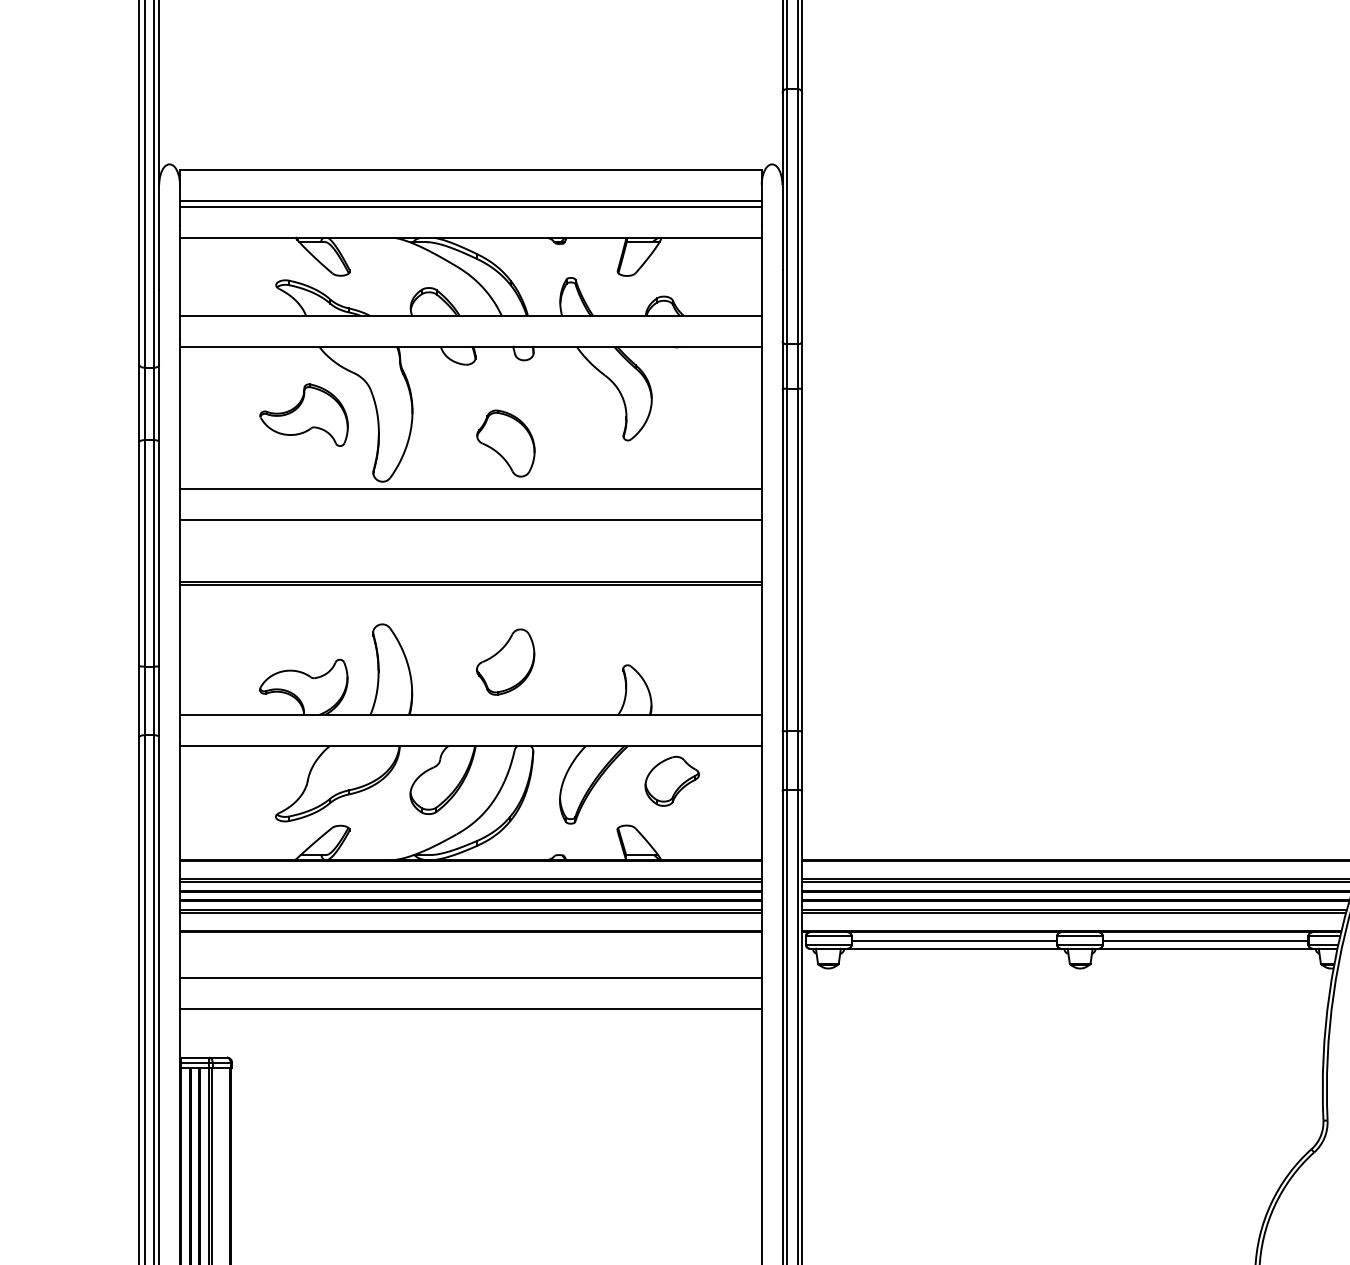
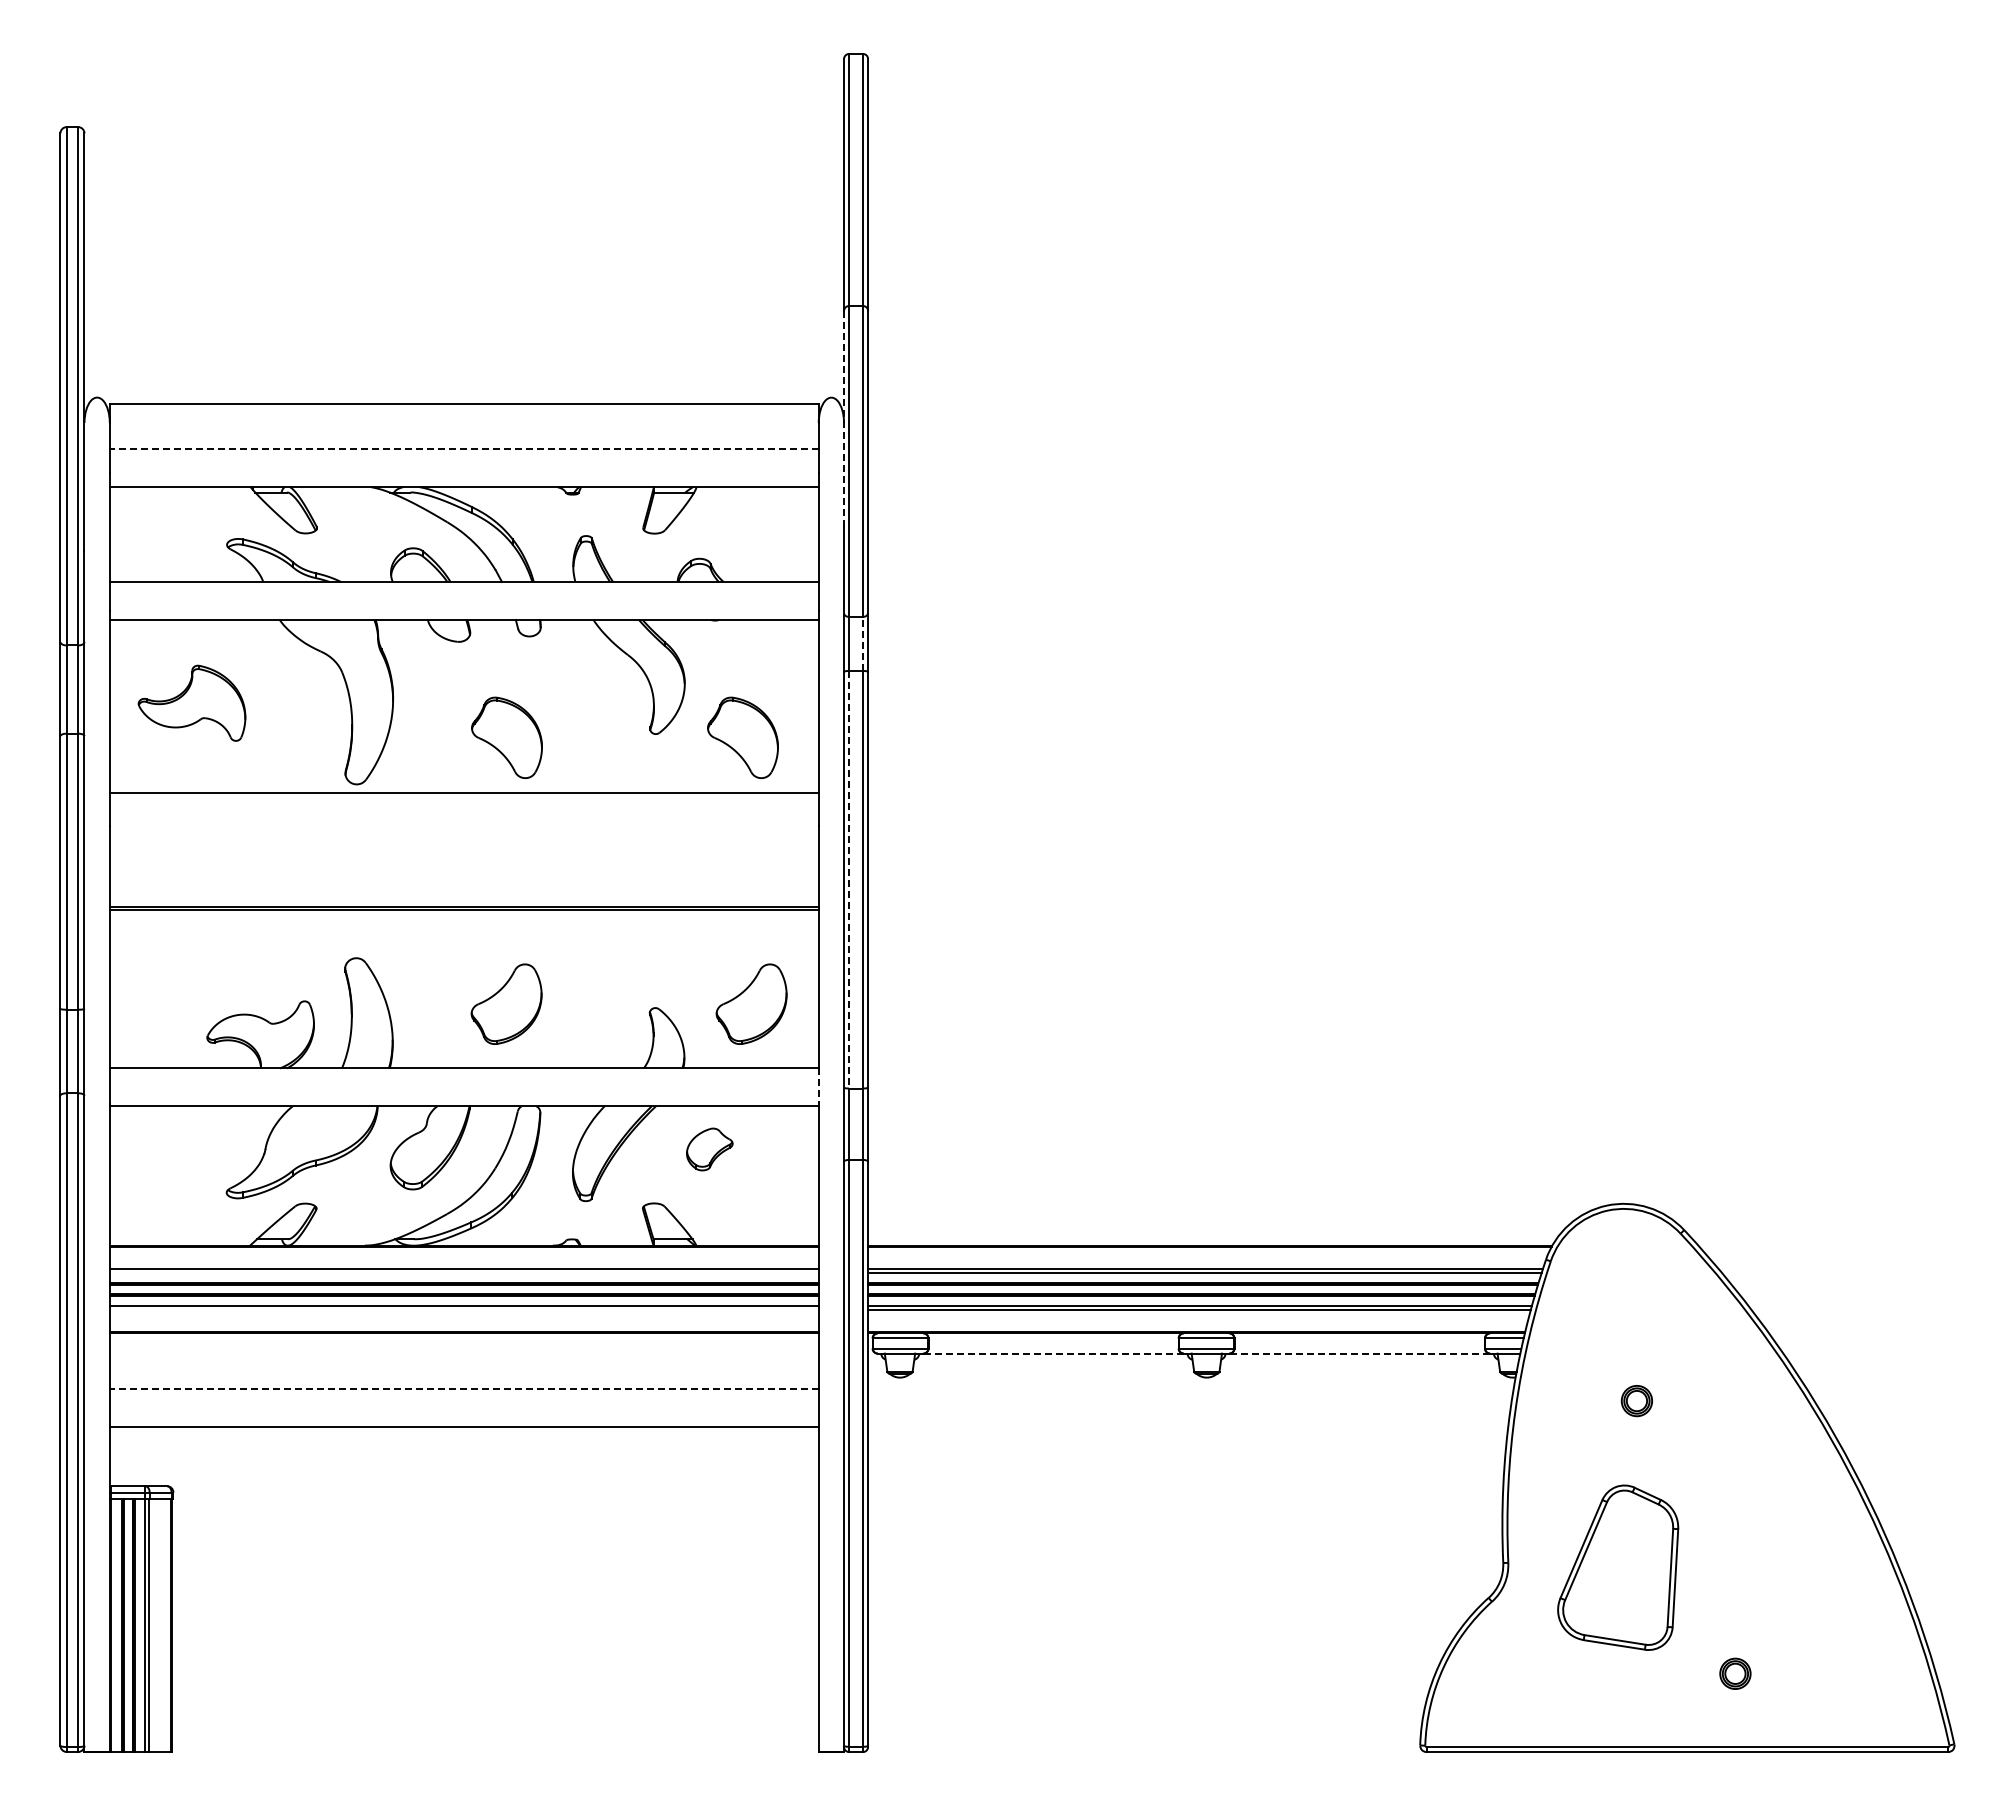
line: (782, 181) -> (844, 418), solid -> dashed
line: (470, 200) -> (463, 441), removed
line: (470, 206) -> (463, 449), solid -> dashed
line: (798, 366) -> (863, 643), solid -> dashed
part: (303, 414) -> (191, 702), moved
part: (699, 443) -> (742, 737), added
line: (470, 520) -> (463, 831), removed
line: (786, 559) -> (849, 879), solid -> dashed
part: (706, 661) -> (751, 1003), added
line: (761, 729) -> (818, 1086), solid -> dashed
part: (672, 781) -> (709, 1149), size x0.7
line: (470, 882) -> (463, 1272), removed
line: (470, 913) -> (463, 1310), removed
line: (954, 940) -> (1053, 1343), removed
line: (1205, 940) -> (1359, 1343), removed
line: (954, 948) -> (1053, 1353), solid -> dashed
line: (1205, 948) -> (1359, 1353), solid -> dashed
line: (470, 978) -> (463, 1389), solid -> dashed

